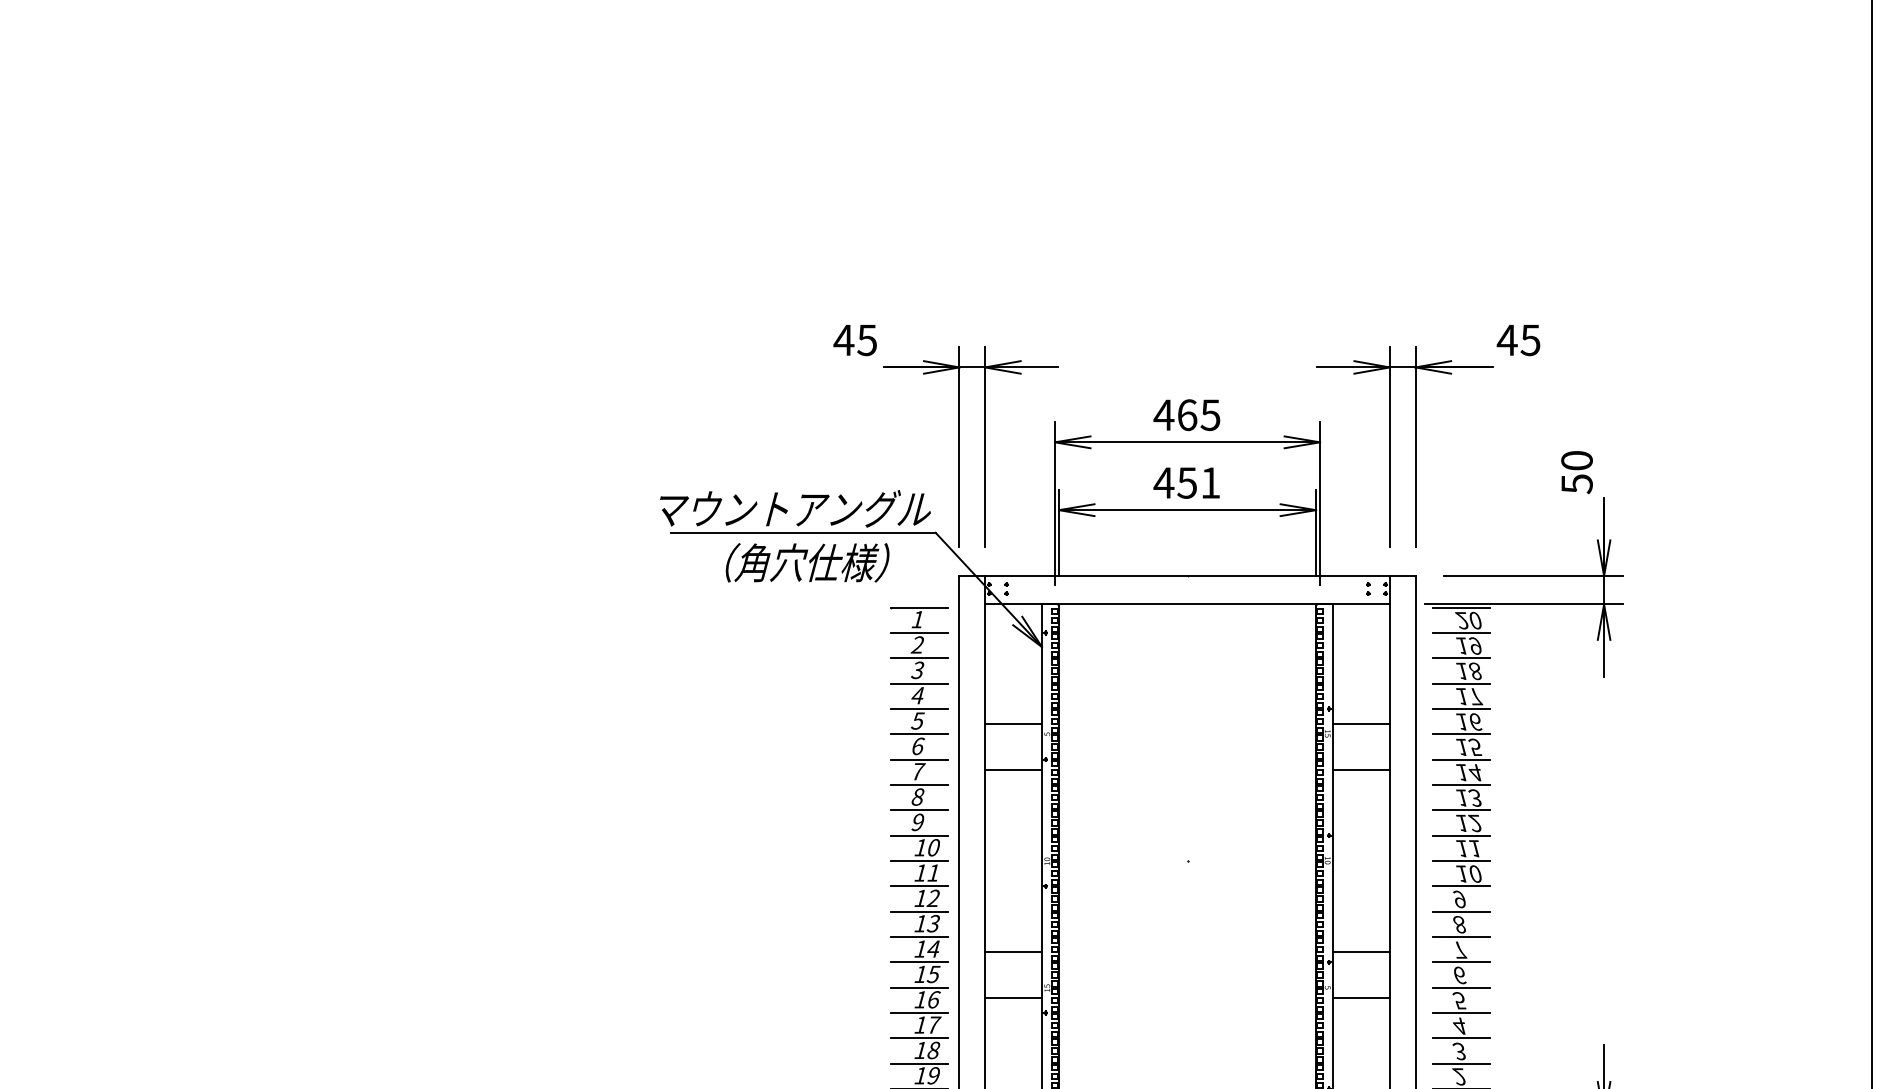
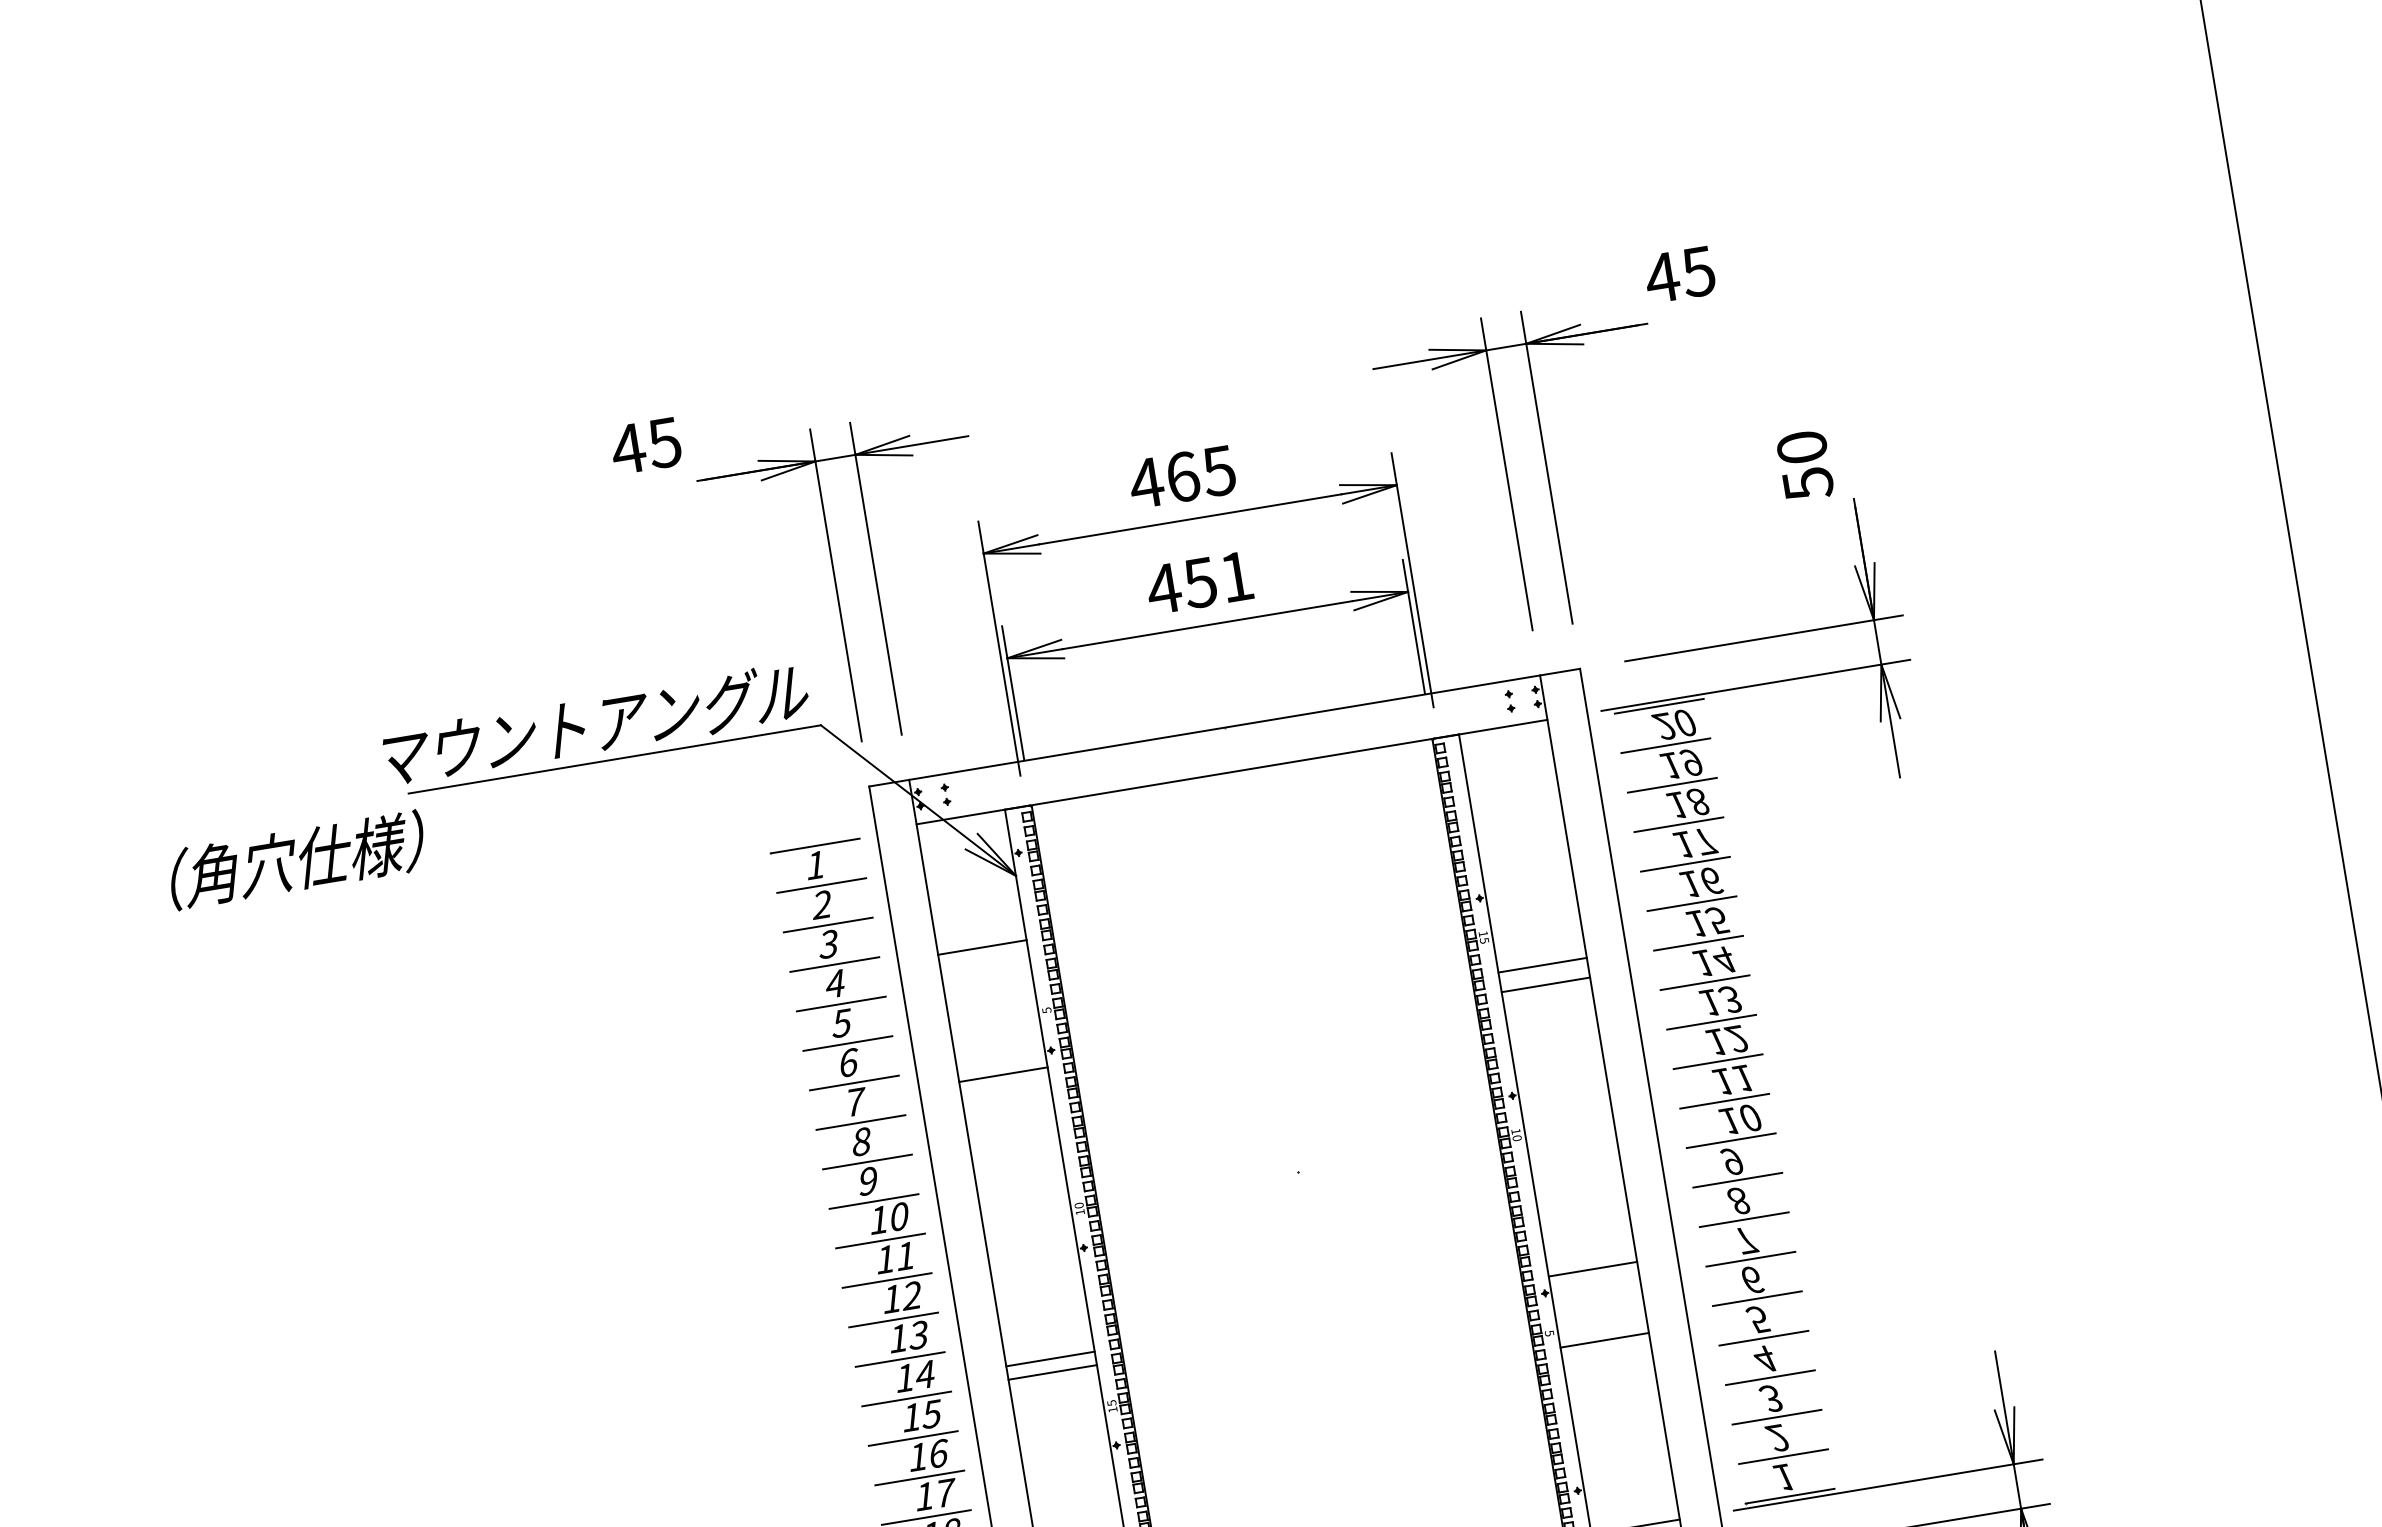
text: (807, 562) -> (296, 859), moved
line: (1013, 724) -> (982, 947), moved
line: (1361, 724) -> (1542, 965), moved
line: (1013, 997) -> (1052, 1371), moved

